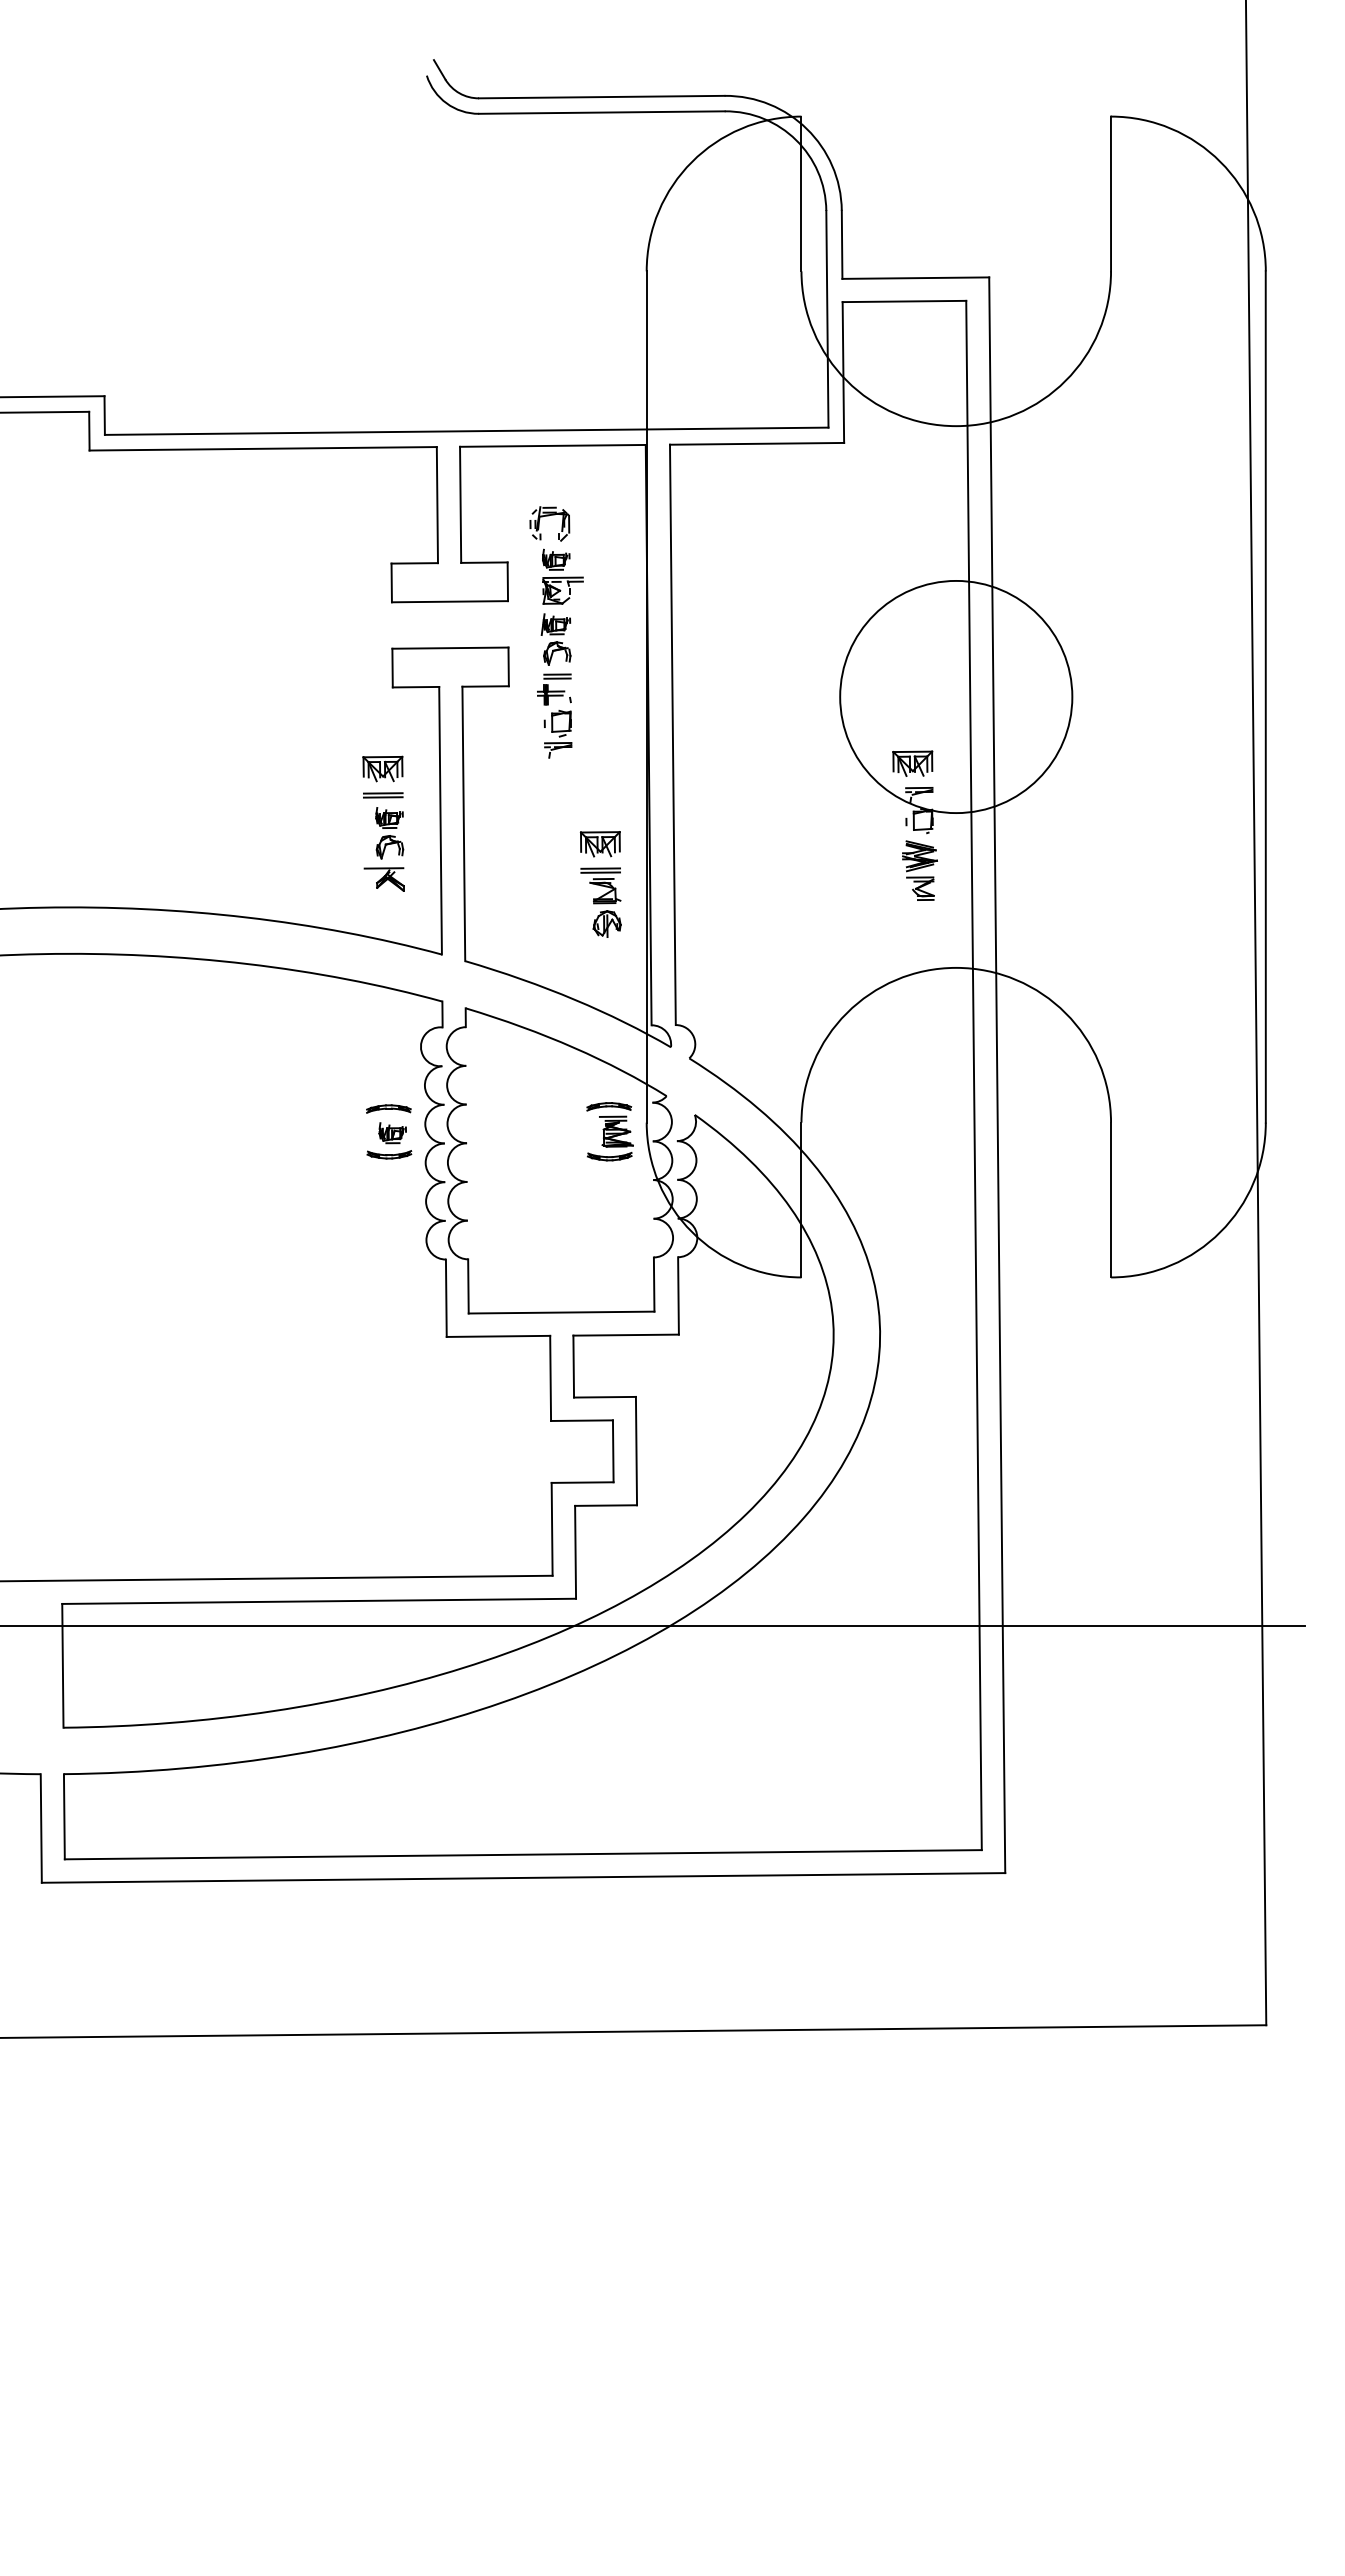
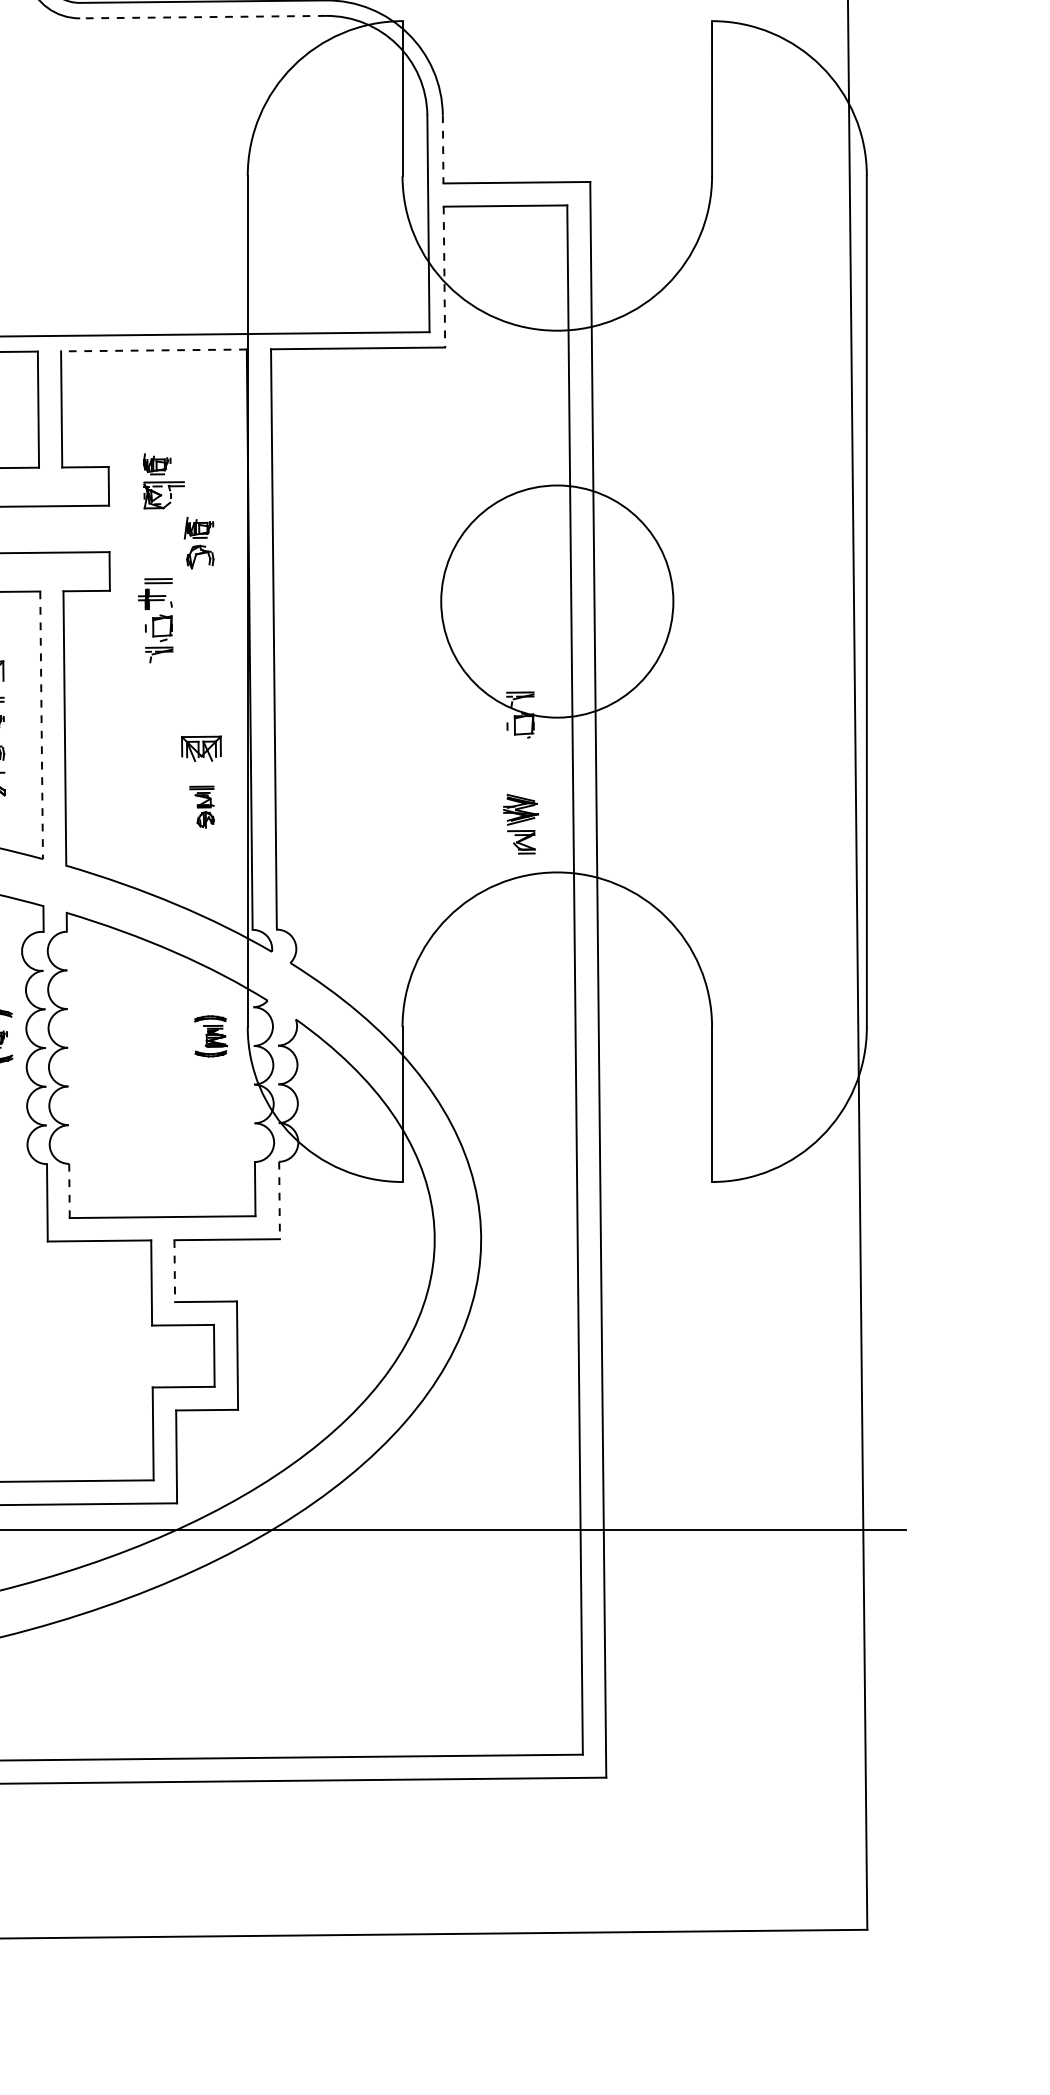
line: (601, 112) -> (202, 17), solid -> dashed
line: (842, 245) -> (443, 150), solid -> dashed
line: (843, 373) -> (444, 278), solid -> dashed
line: (552, 445) -> (153, 350), solid -> dashed
part: (549, 516) -> (150, 421), removed
part: (555, 639) -> (198, 543), moved
part: (912, 763) -> (513, 668), removed
line: (440, 820) -> (41, 725), solid -> dashed
part: (919, 870) -> (520, 824), moved
part: (600, 902) -> (201, 807), size x0.6
part: (609, 1131) -> (210, 1036), size x0.7
line: (468, 1286) -> (69, 1191), solid -> dashed
line: (678, 1295) -> (279, 1200), solid -> dashed
line: (573, 1366) -> (174, 1271), solid -> dashed

